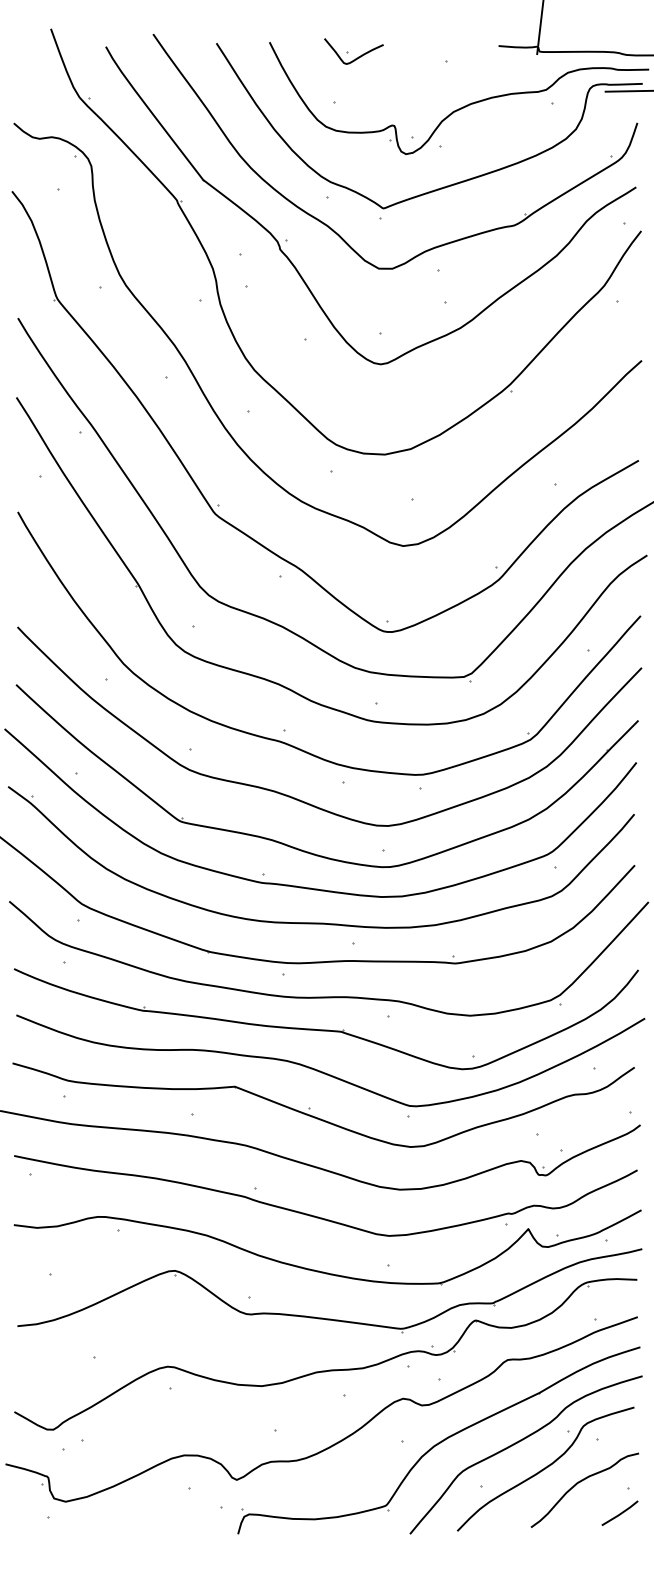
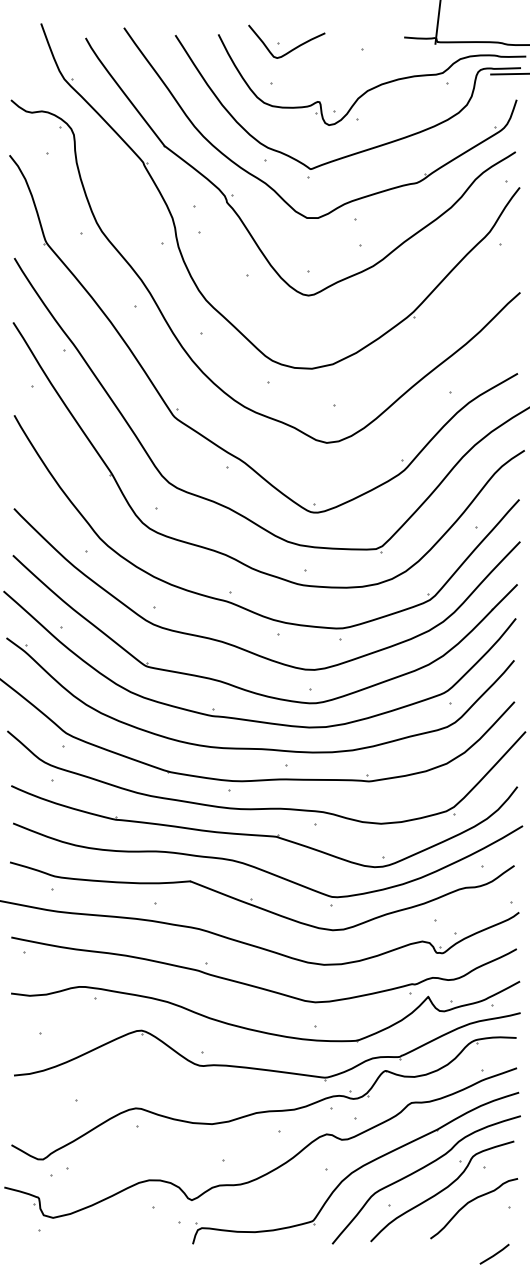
part: (353, 51) -> (286, 41), size x1.6
line: (621, 1512) -> (495, 1253), moved

